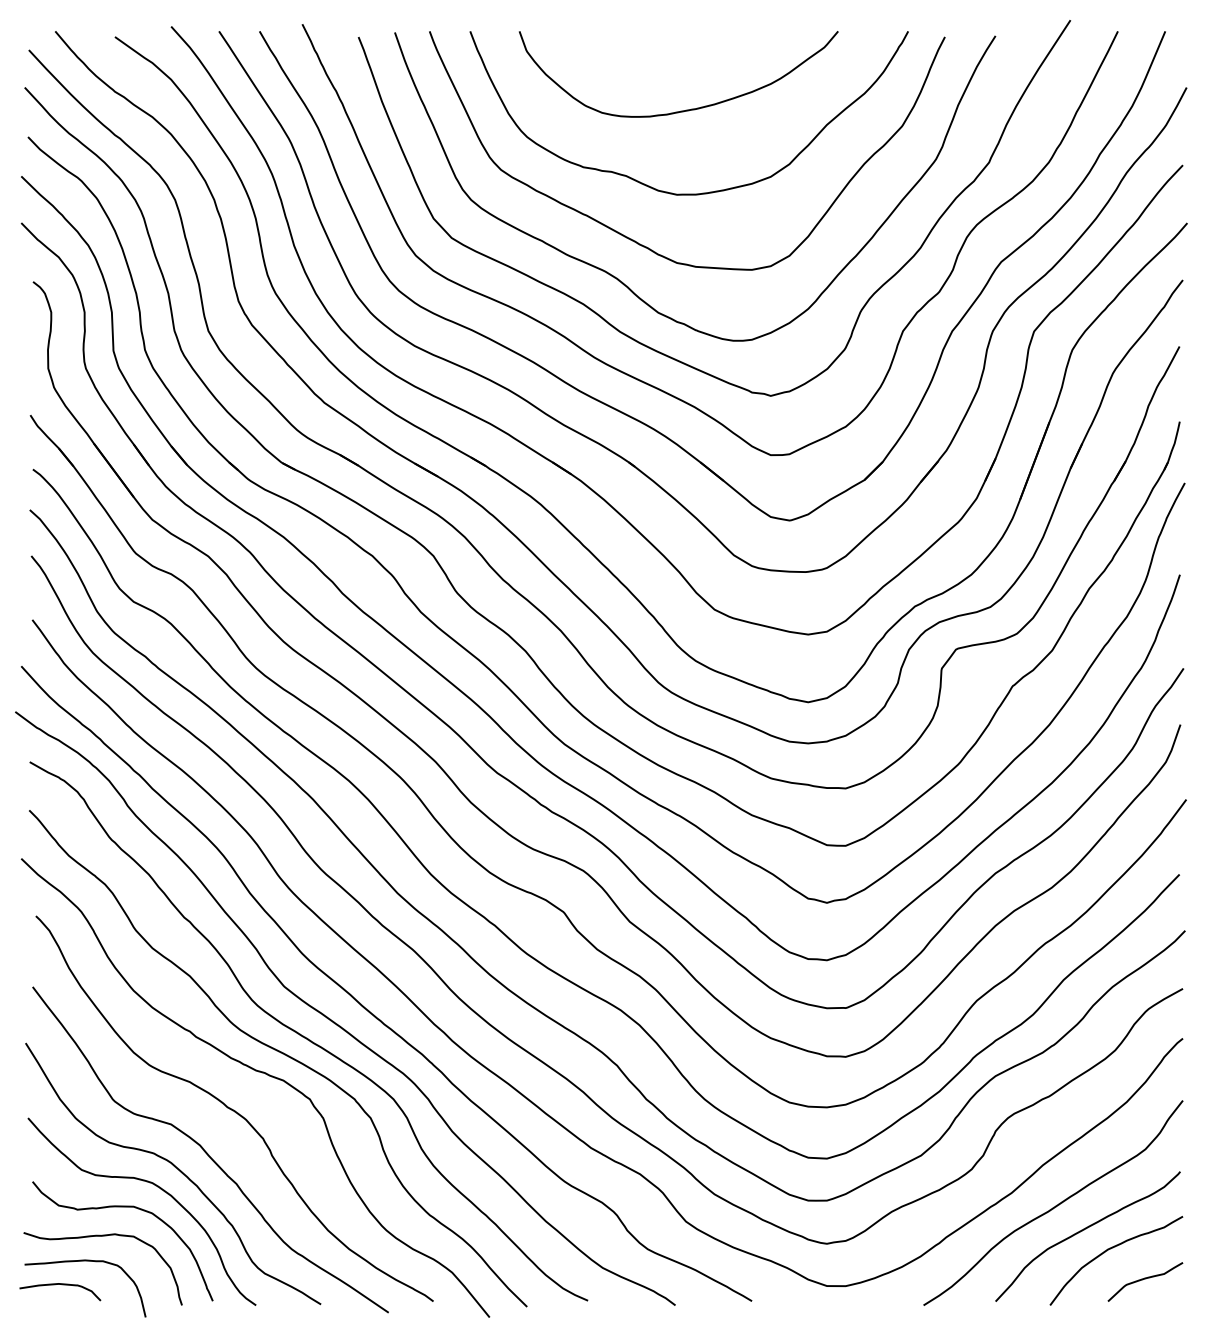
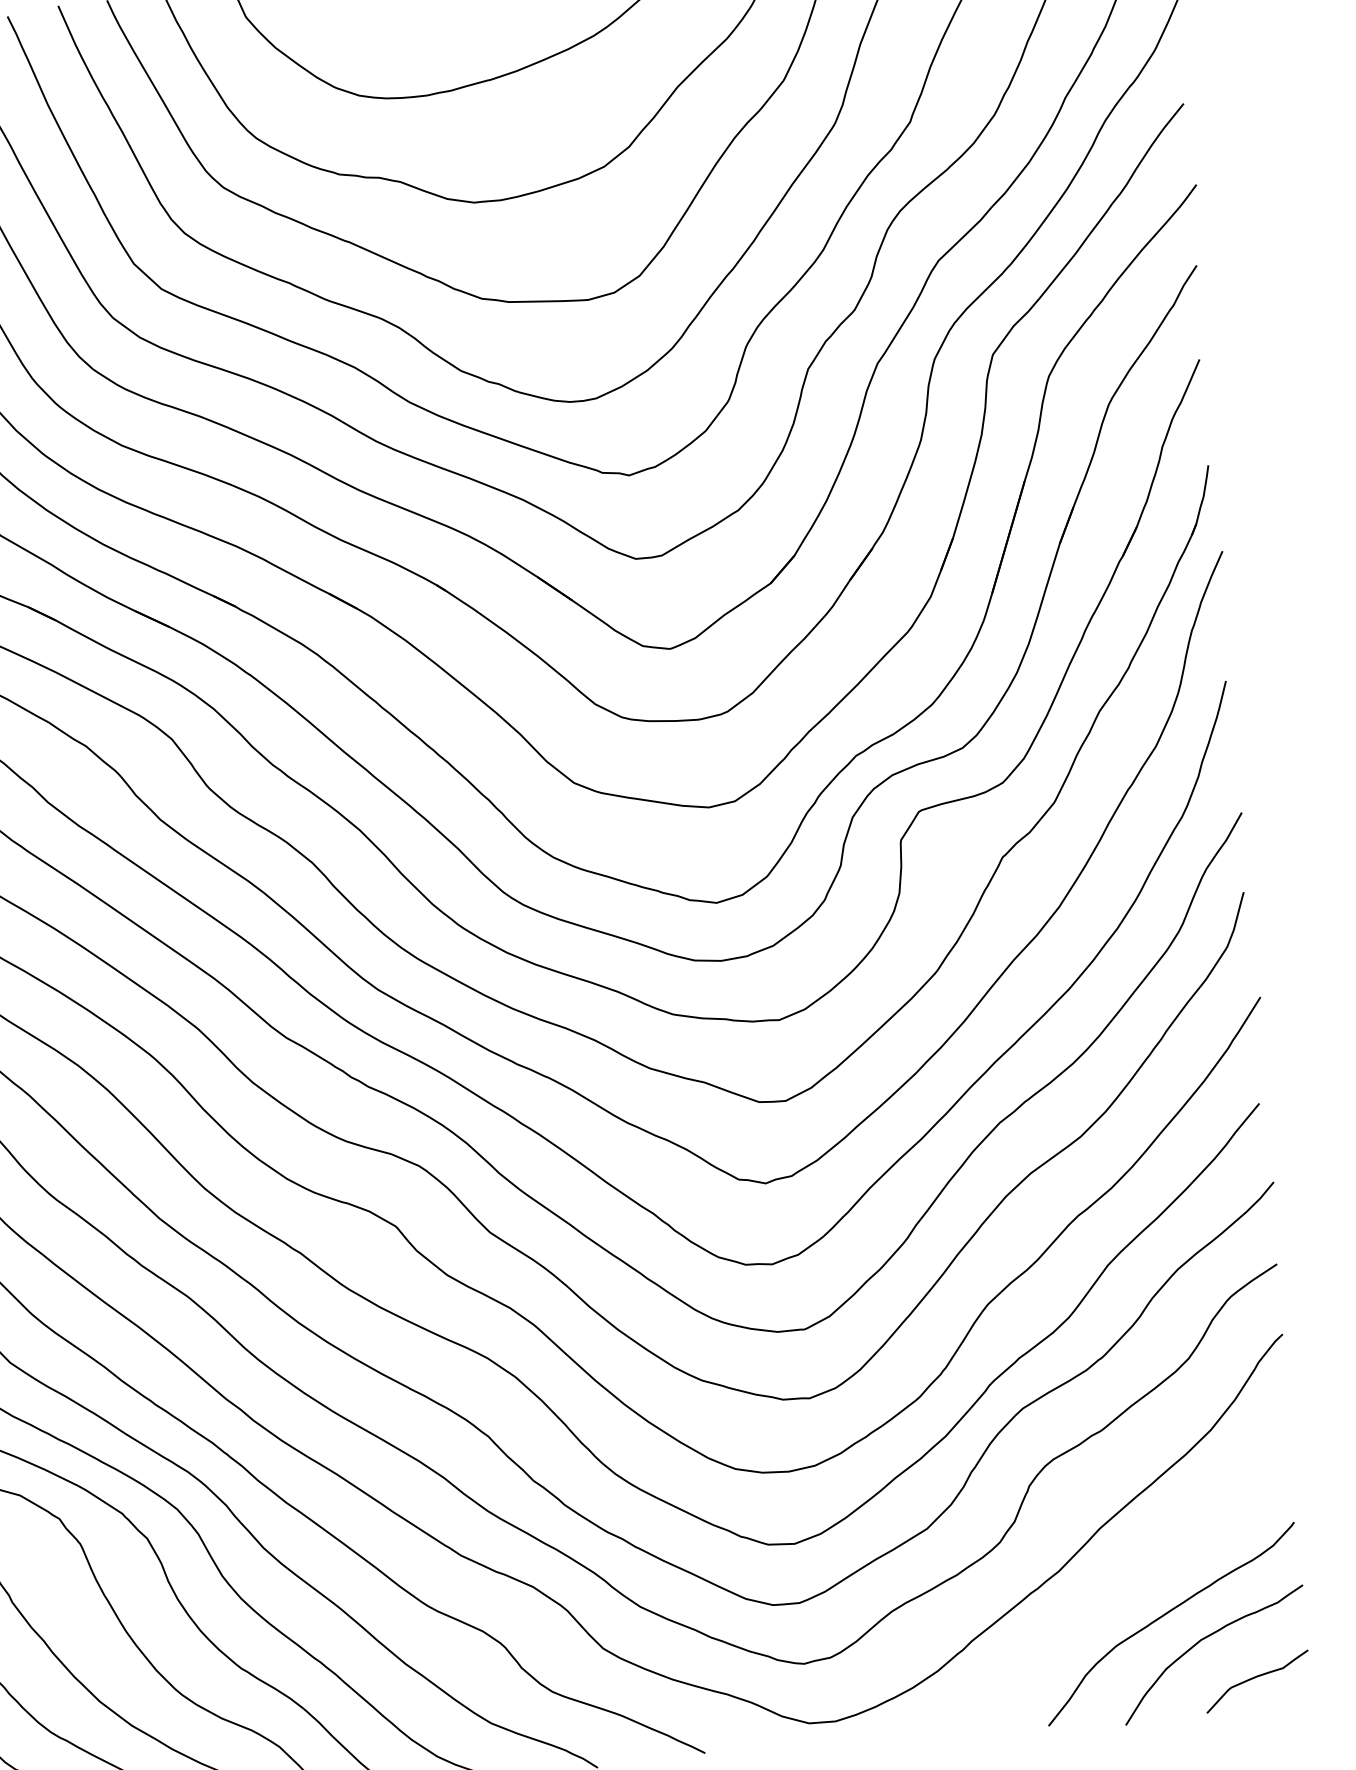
curve: (1055, 1205) -> (1122, 1583), removed

